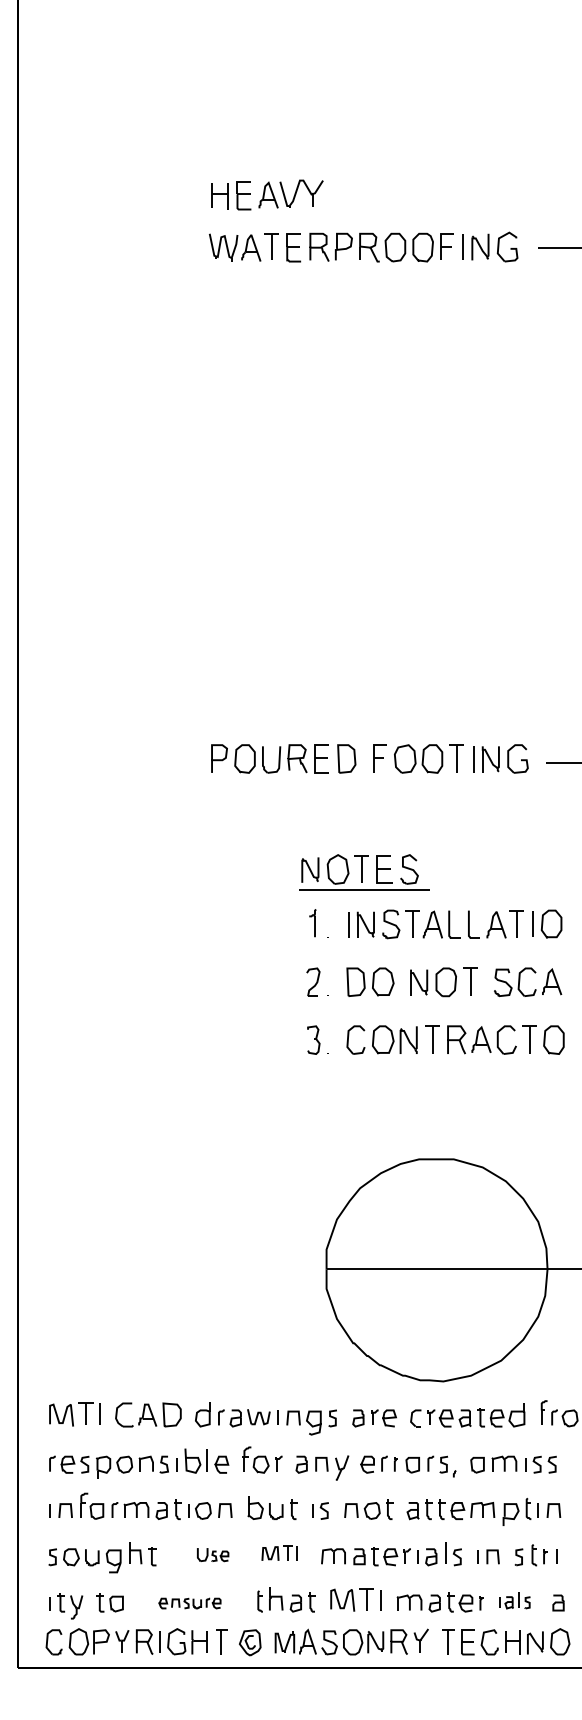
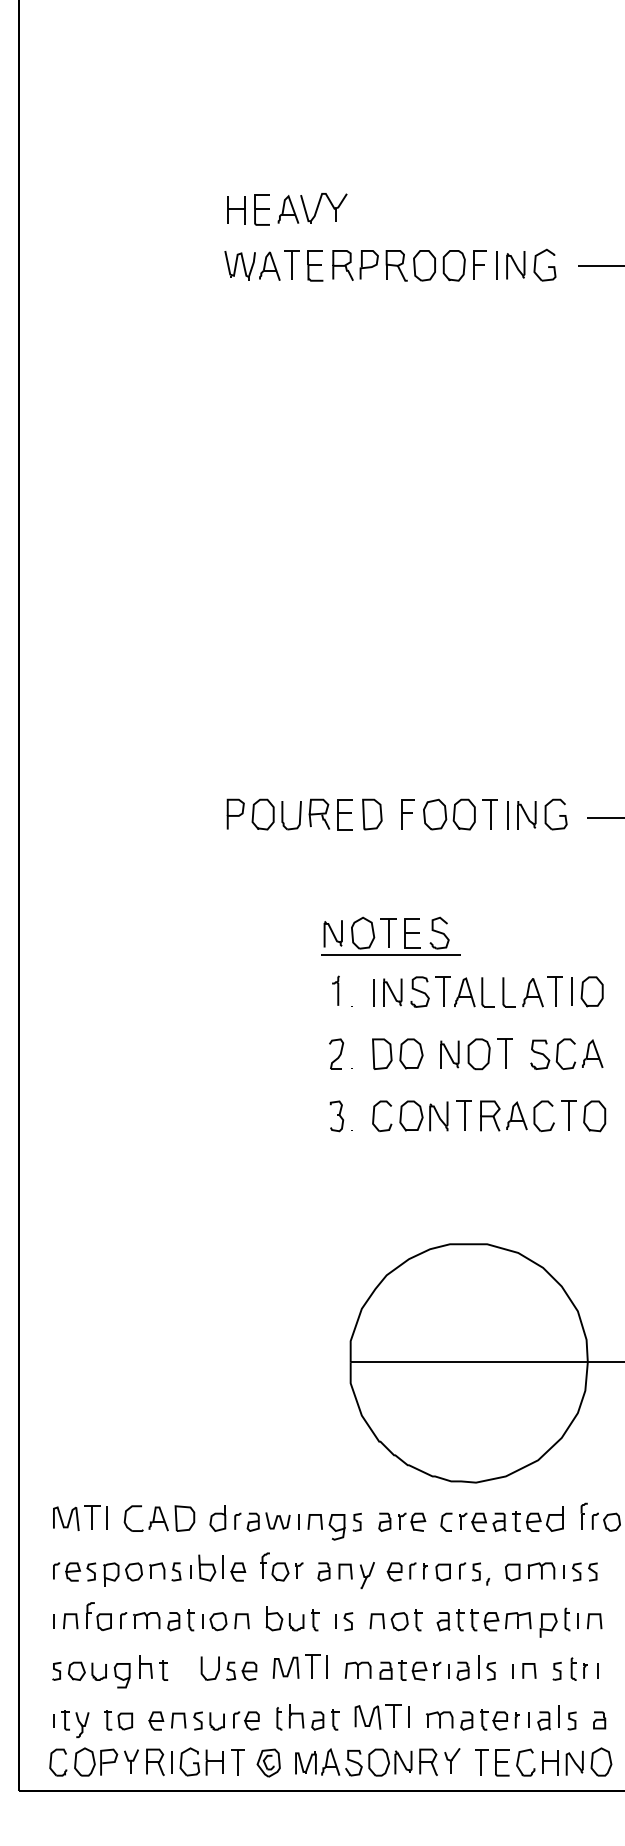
part: (279, 1552) -> (300, 1666), size x1.43
part: (212, 1554) -> (228, 1668), size x1.67
part: (514, 1600) -> (552, 1717), size x1.43
part: (189, 1603) -> (203, 1720), size x1.67

